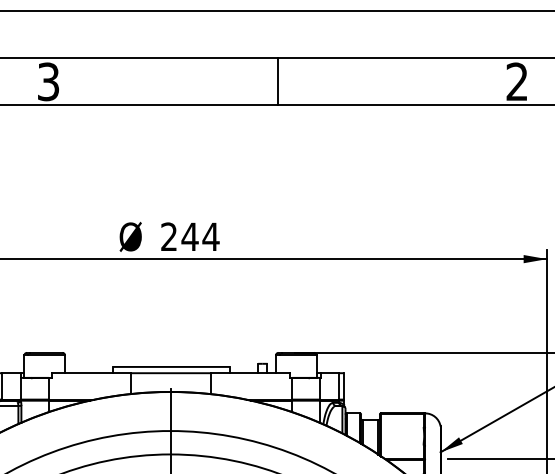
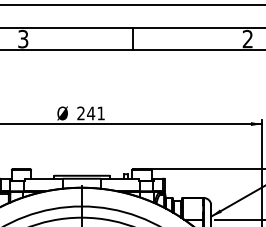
text: (211, 237) -> (101, 113), 244 -> 241

